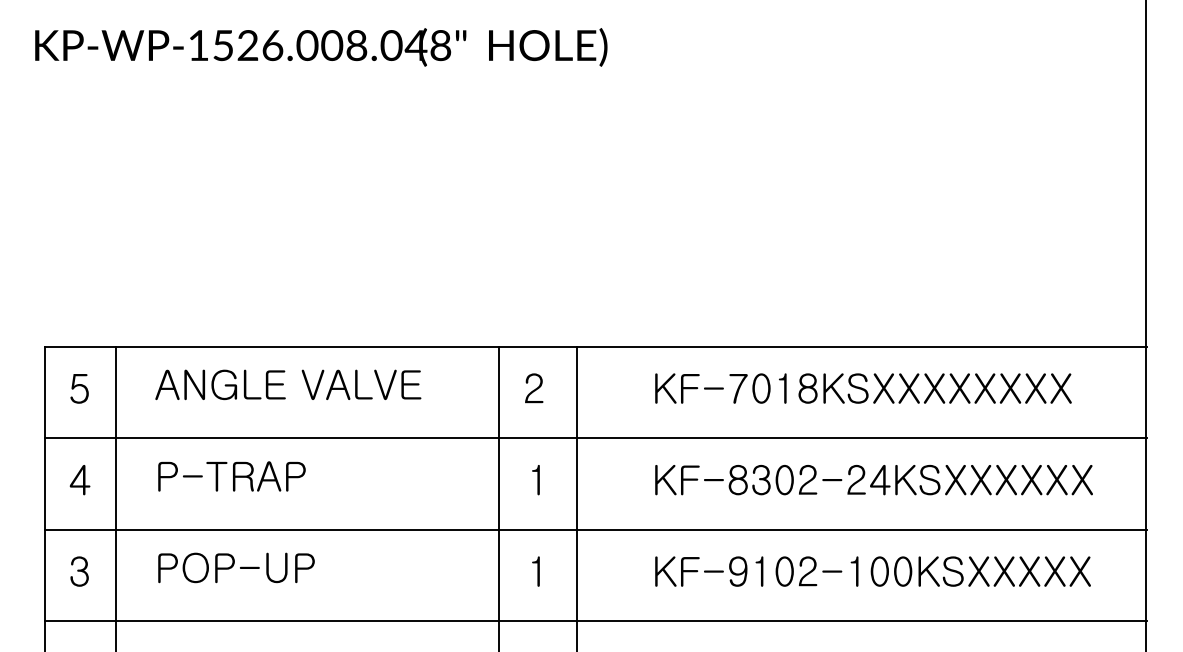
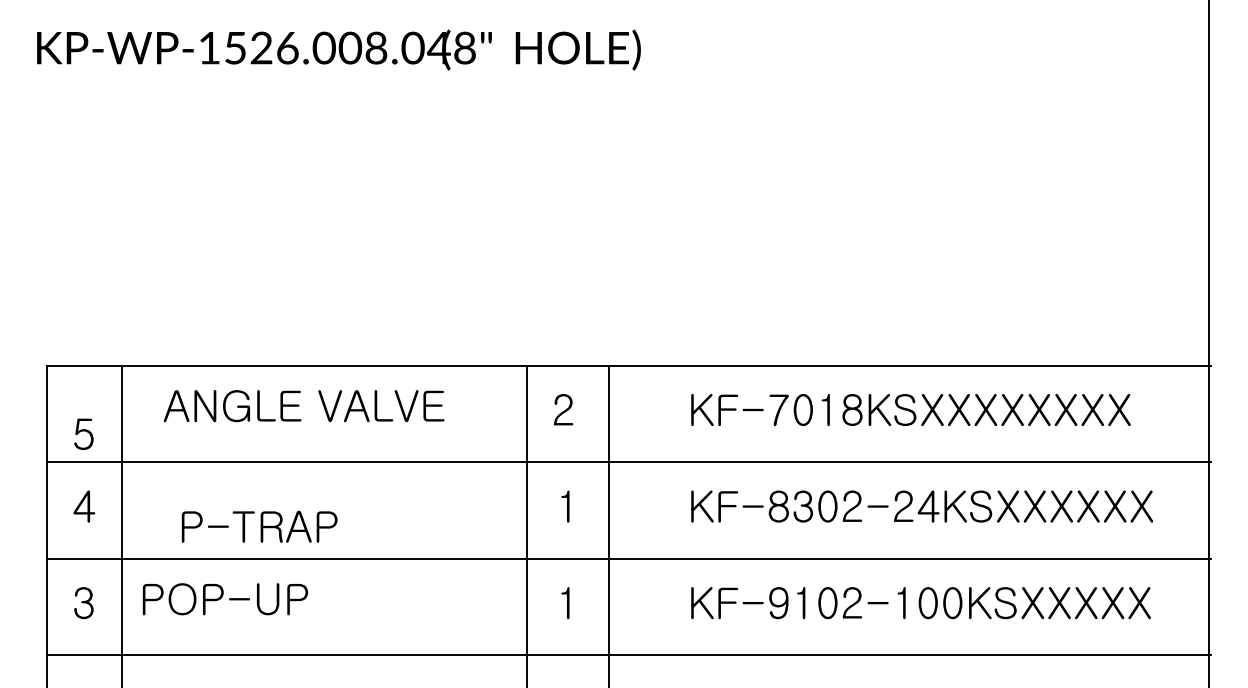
text: (79, 388) -> (83, 433), moved
text: (231, 476) -> (259, 526), moved
text: (236, 568) -> (225, 599), moved

